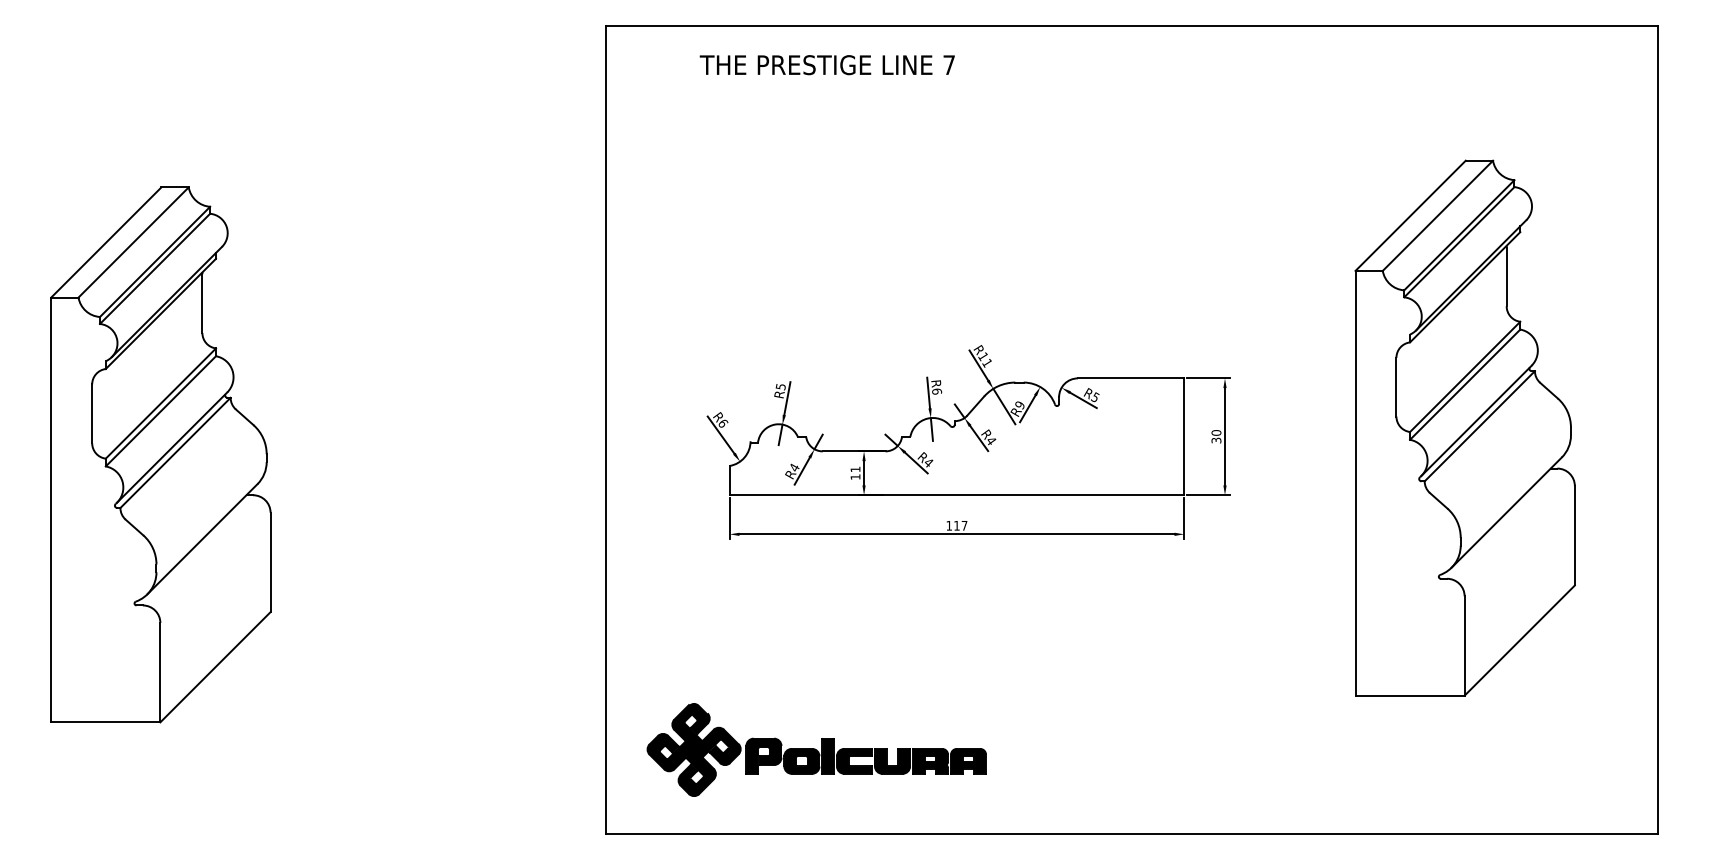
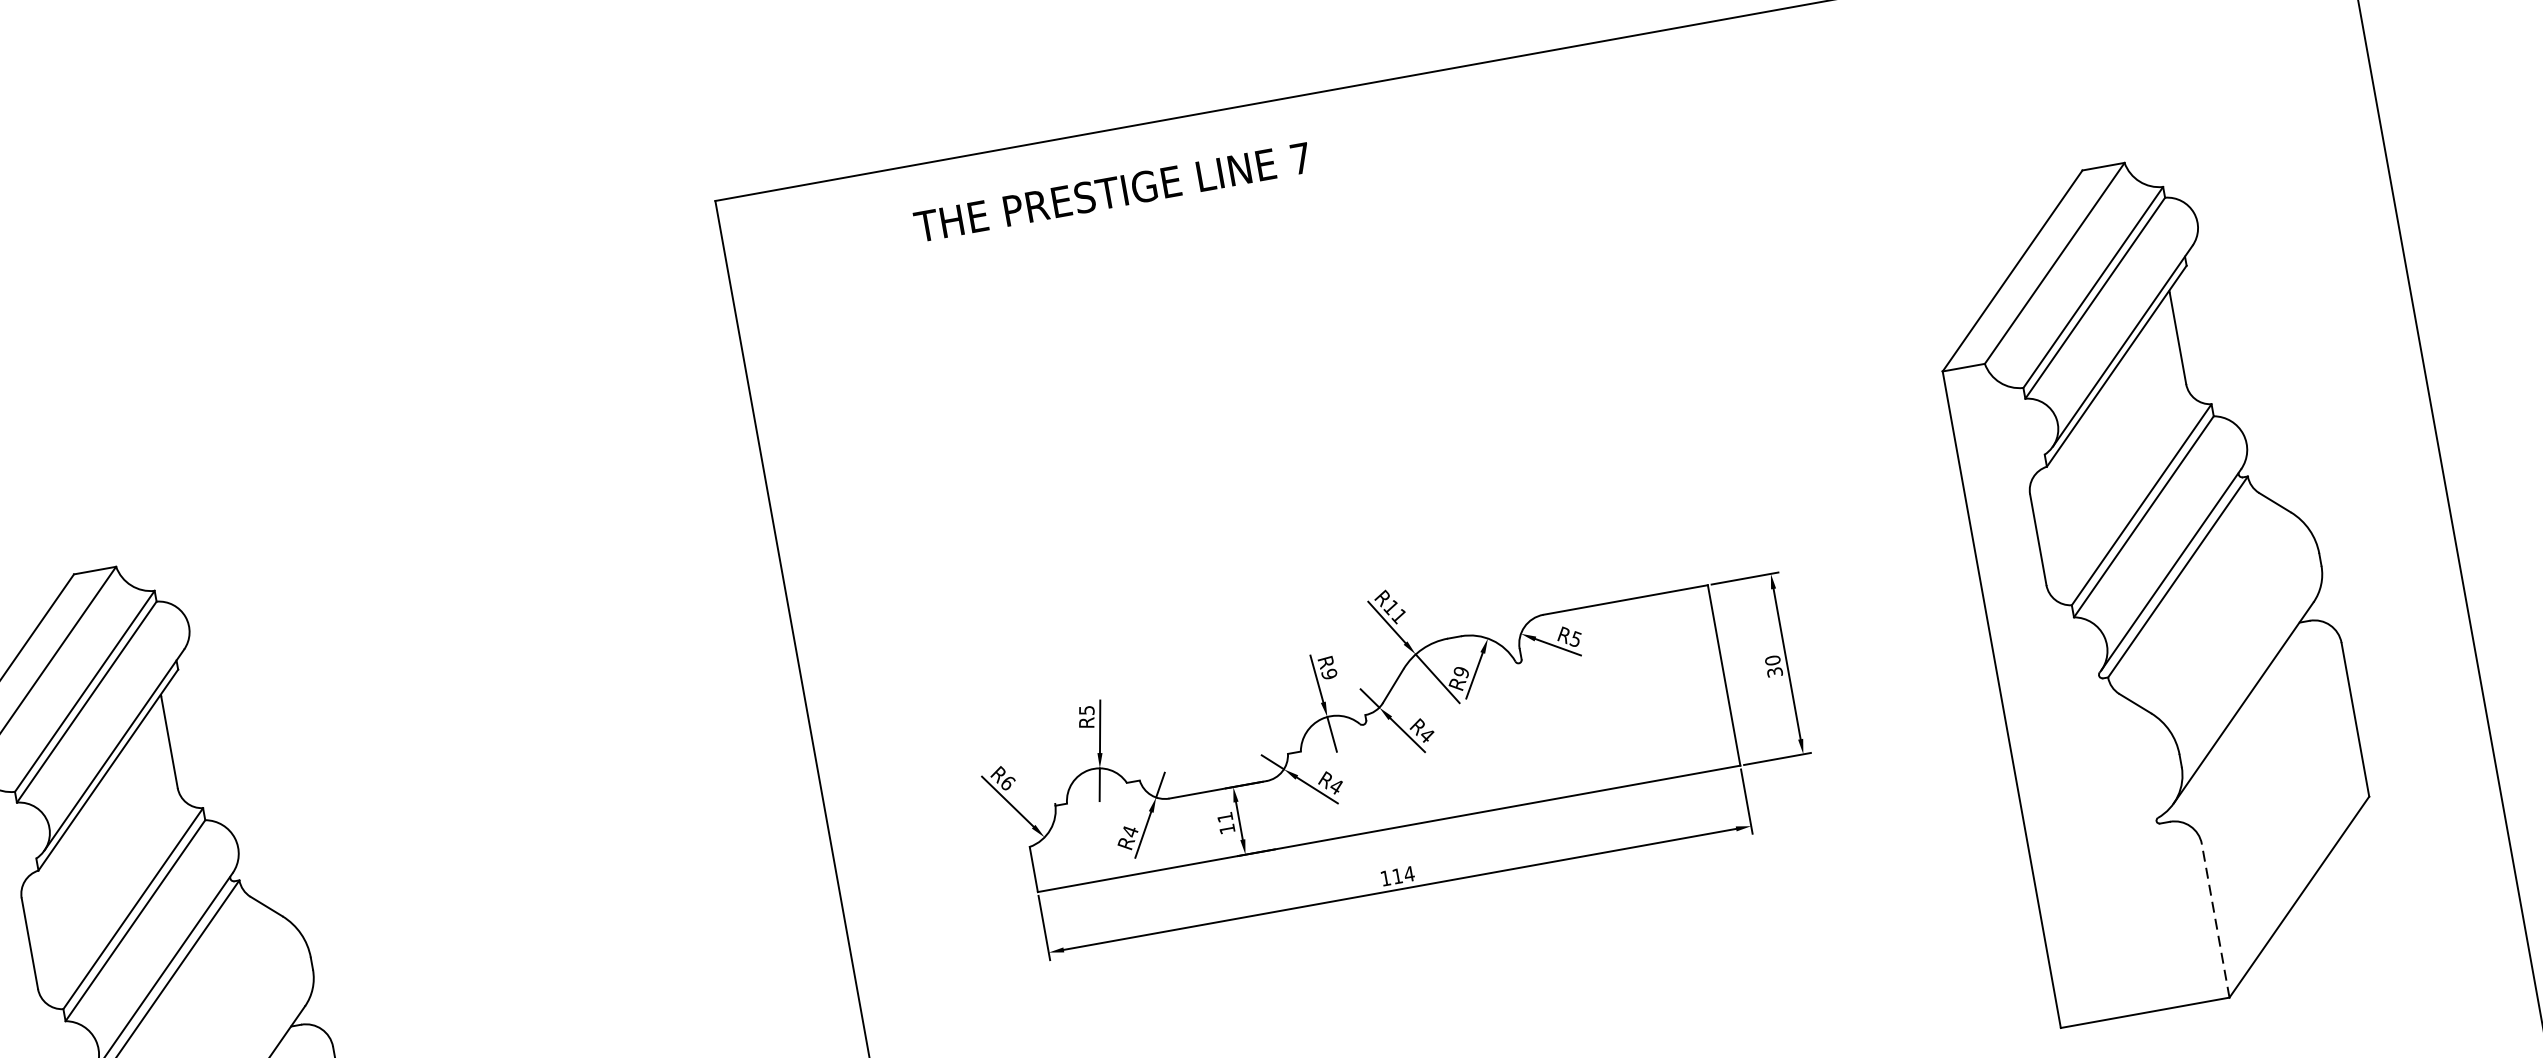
text: (826, 65) -> (1111, 193), moved
text: (937, 391) -> (1330, 674), R6 -> R9
text: (964, 525) -> (1409, 873), 117 -> 114
line: (1464, 646) -> (2215, 921), solid -> dashed

